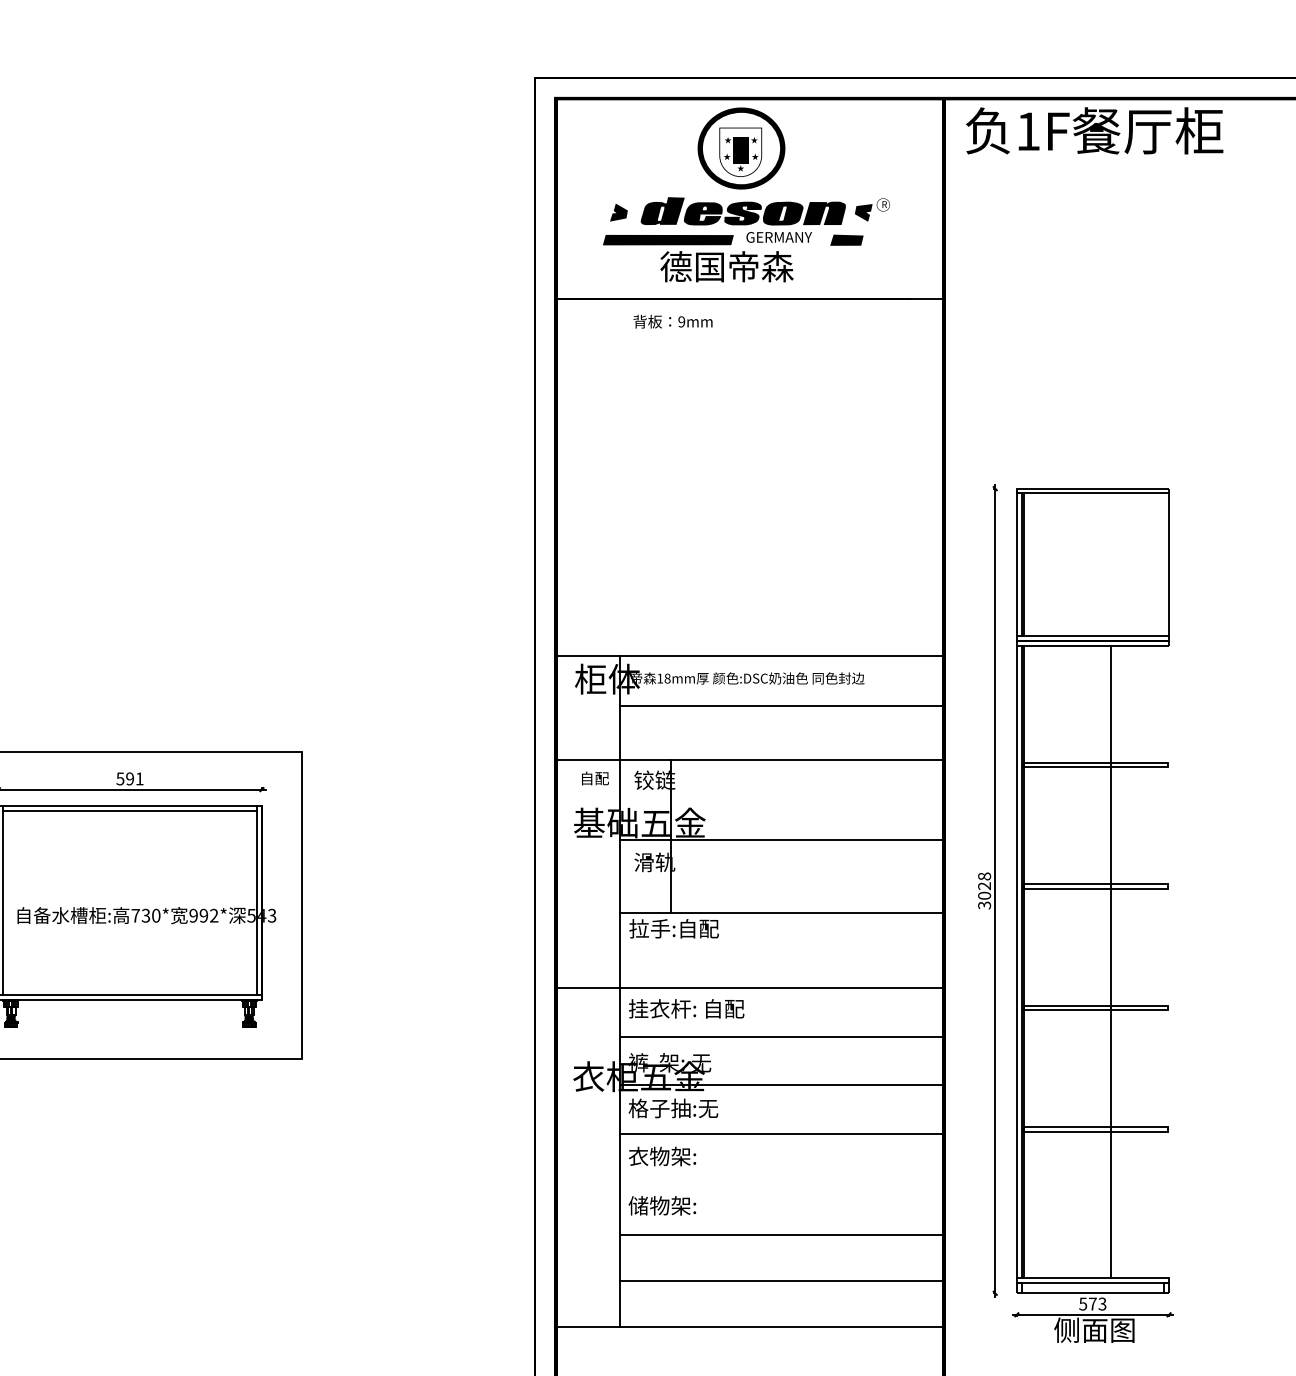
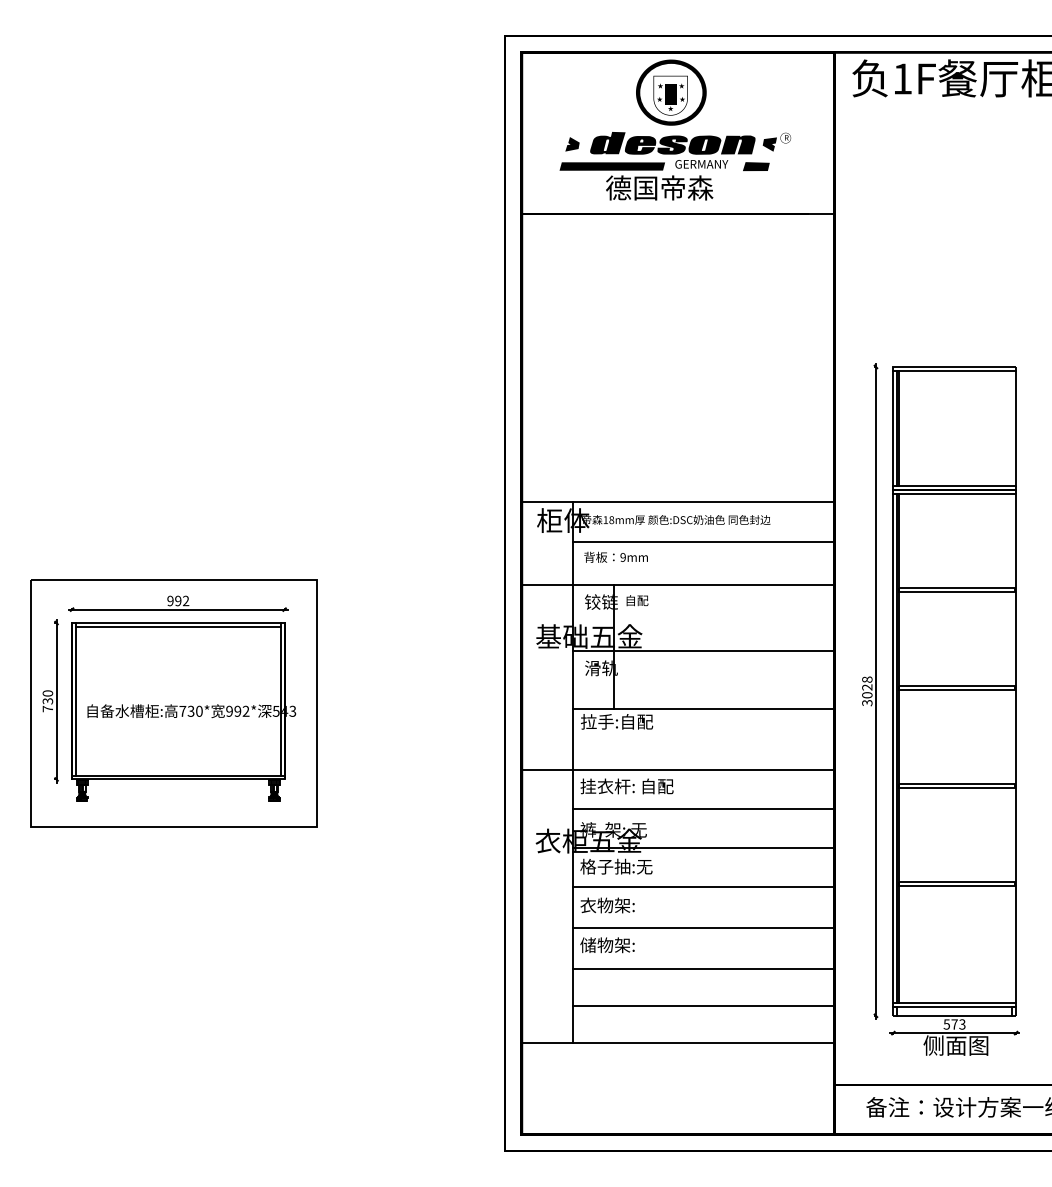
text: (672, 320) -> (615, 556), moved
text: (130, 778) -> (178, 600), 591 -> 992
text: (595, 778) -> (637, 600), moved
line: (1111, 961) -> (1016, 748), moved
line: (781, 1185) -> (703, 928), added

